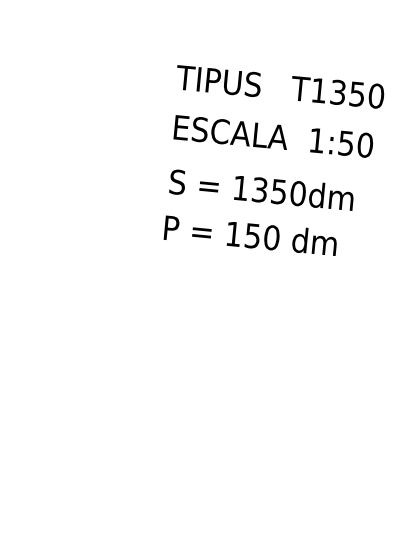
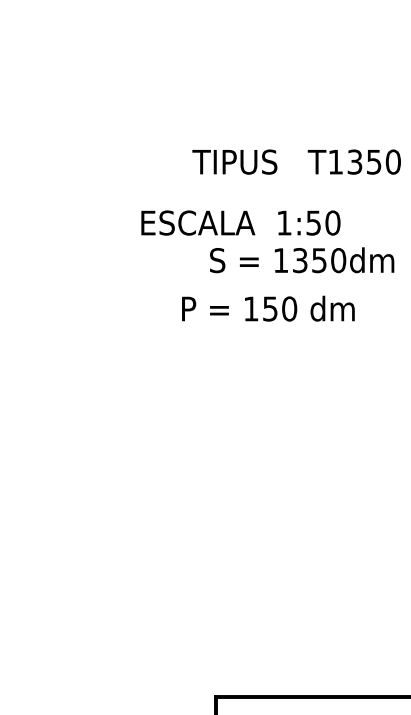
text: (273, 135) -> (240, 222), moved
text: (262, 190) -> (302, 260), moved
text: (250, 235) -> (268, 308), moved

